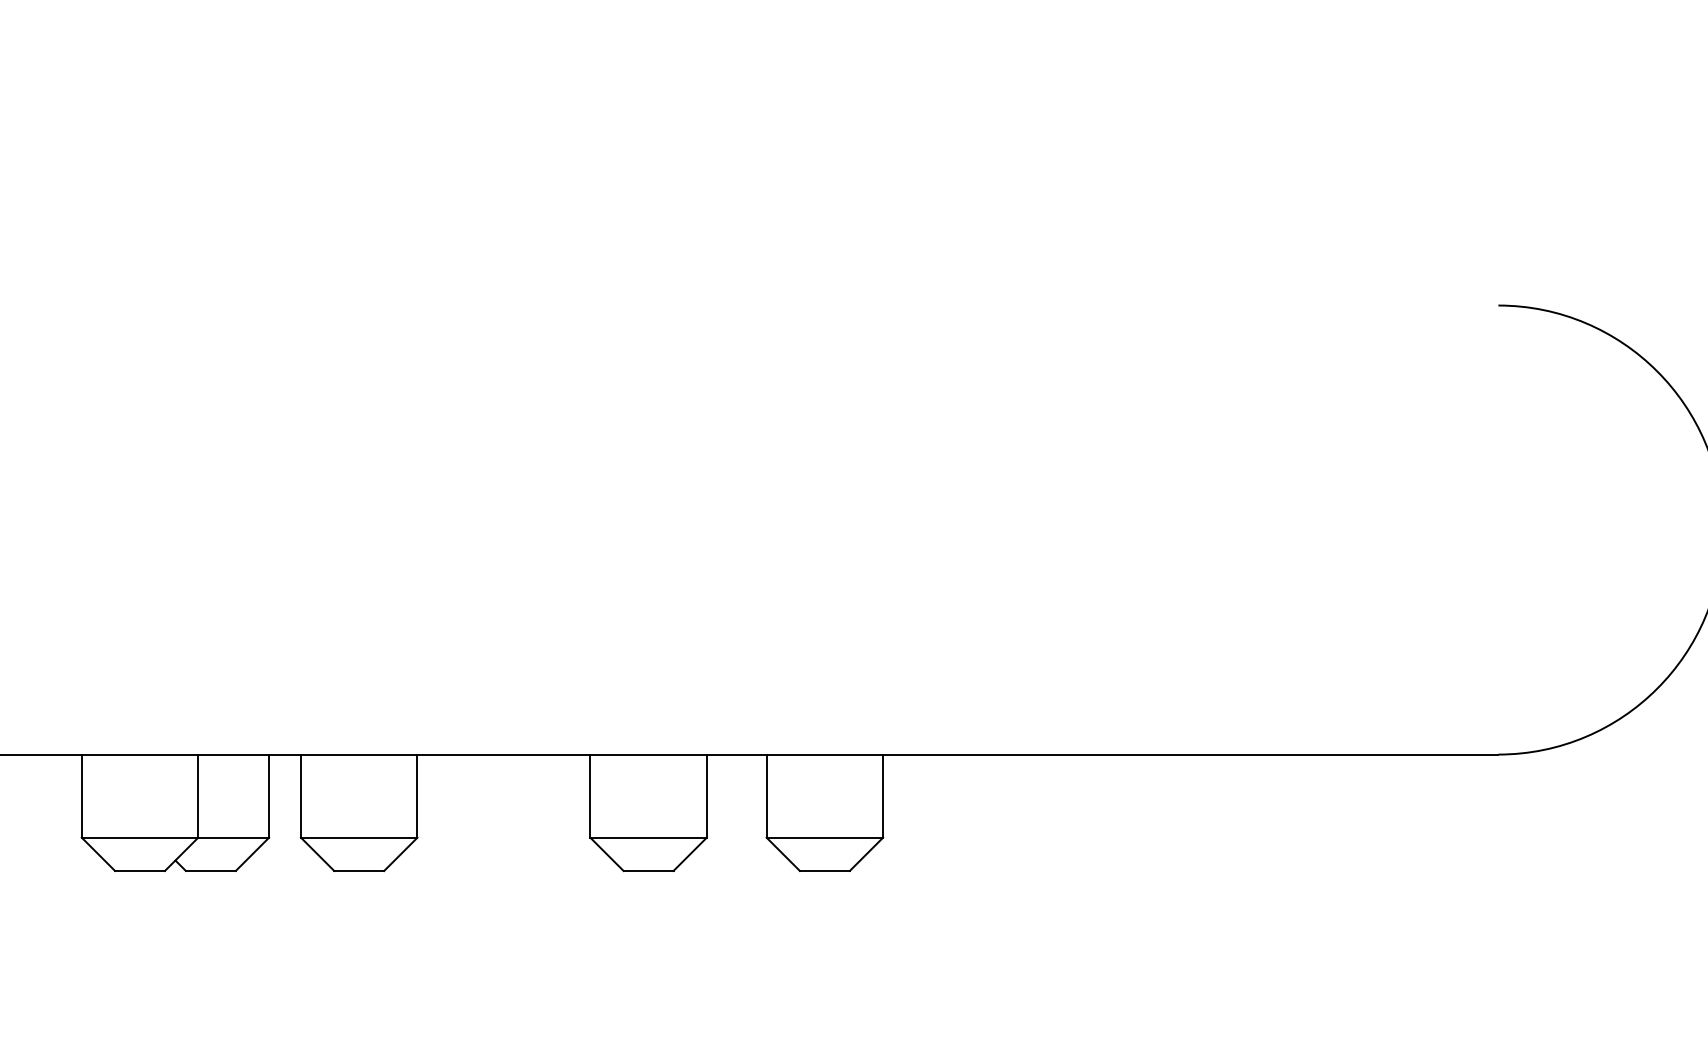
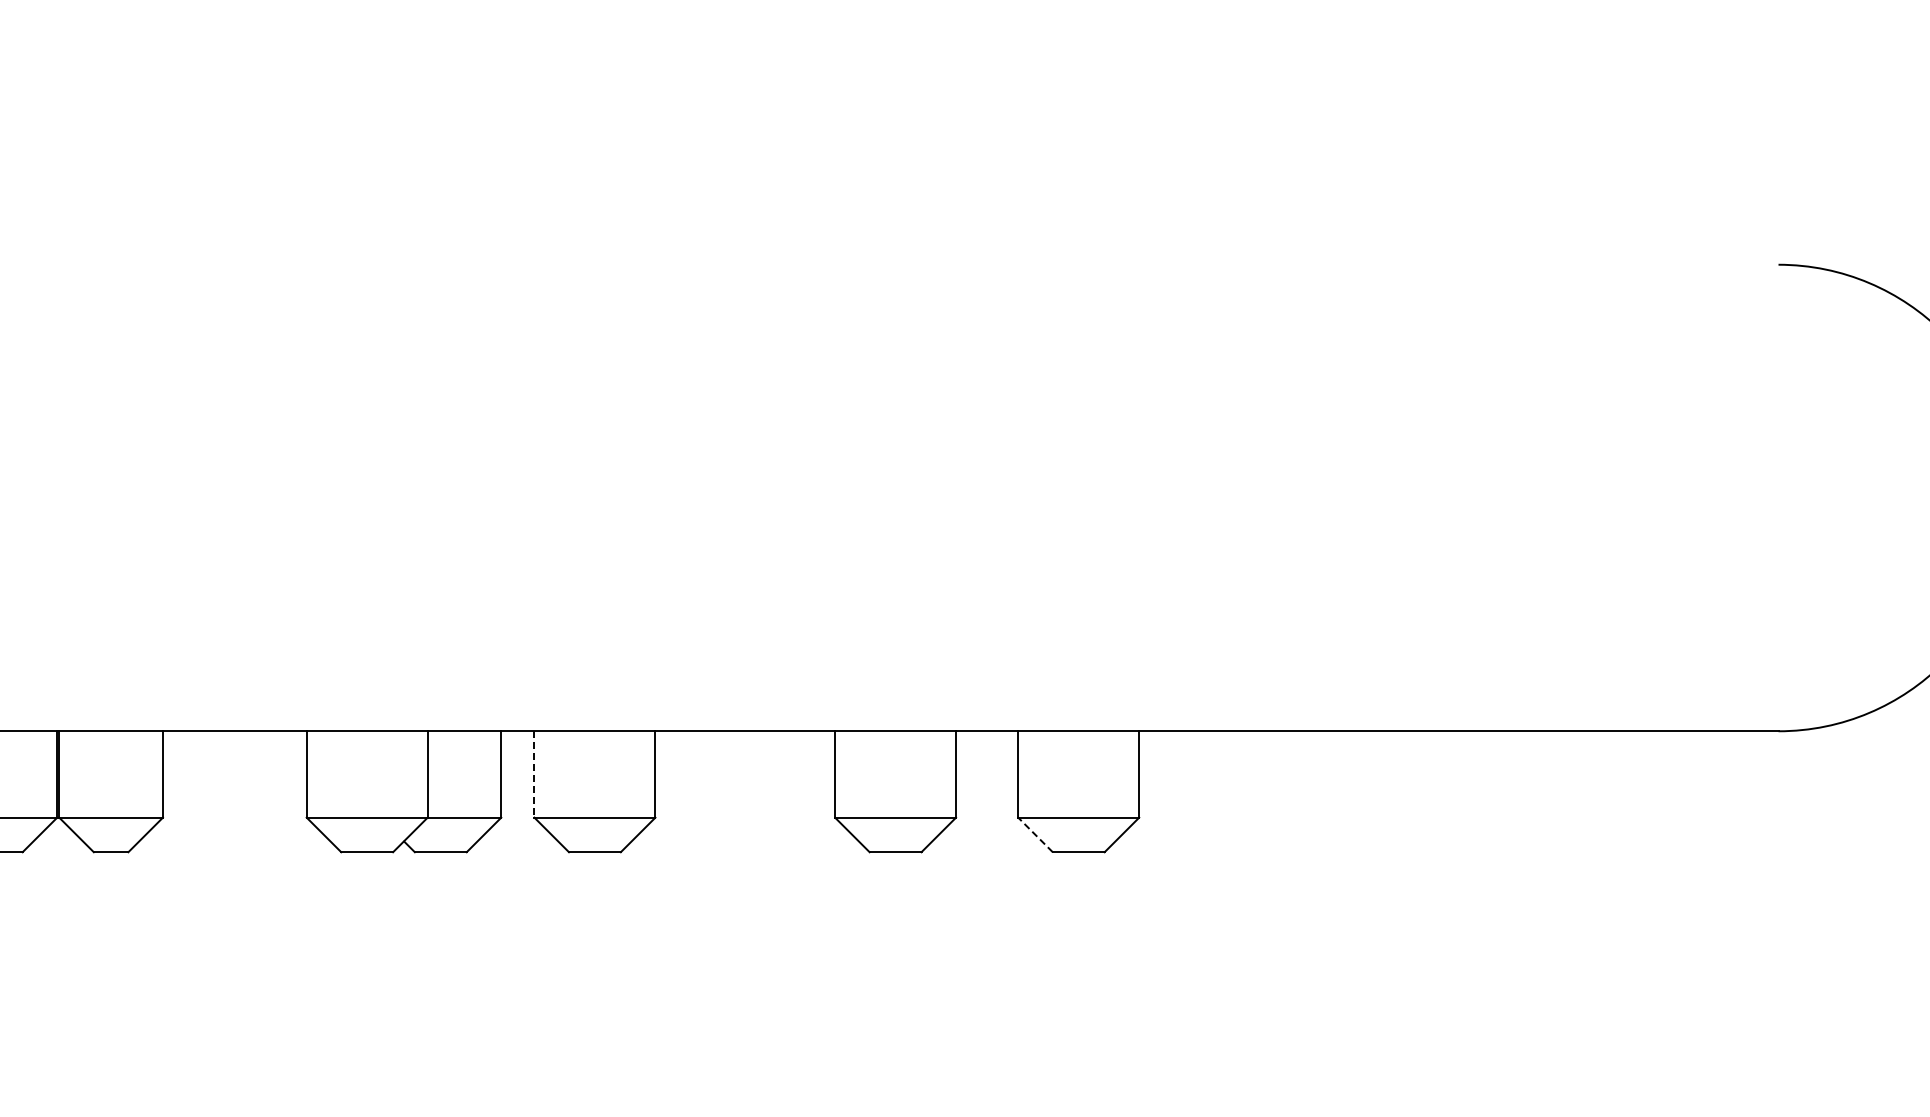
line: (301, 796) -> (534, 774), solid -> dashed
line: (783, 853) -> (1035, 834), solid -> dashed

